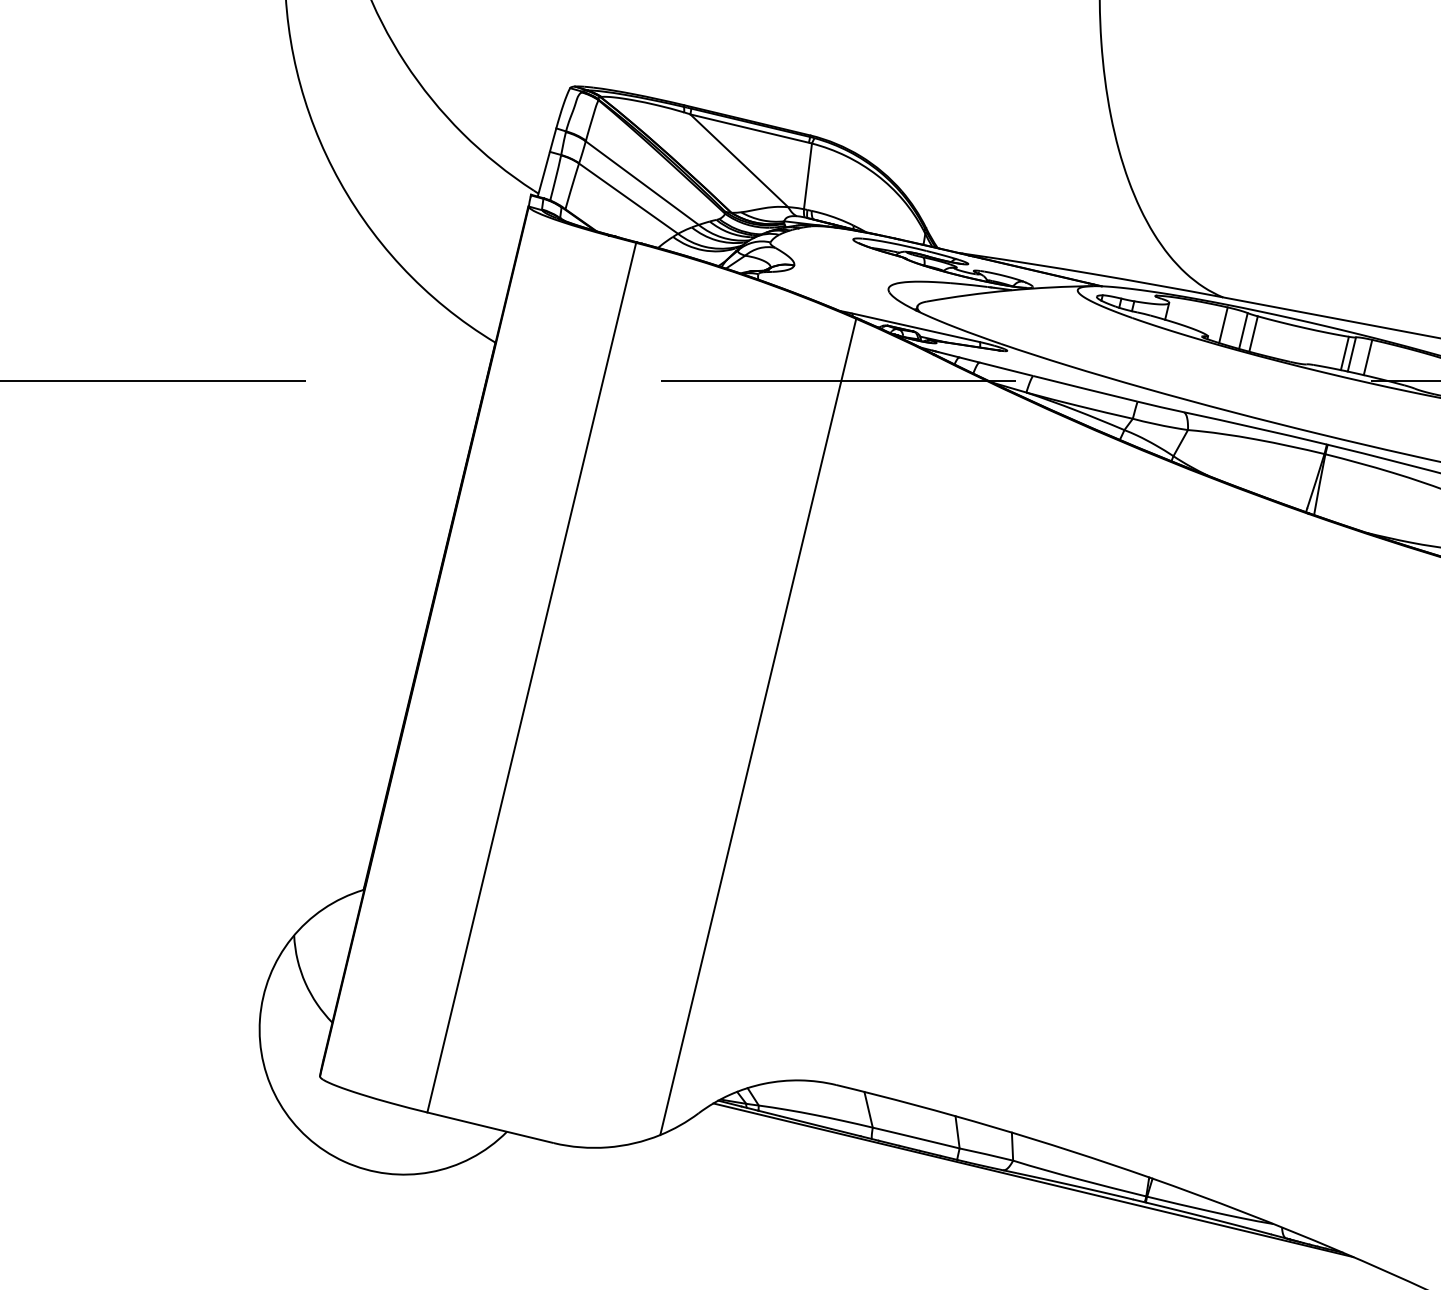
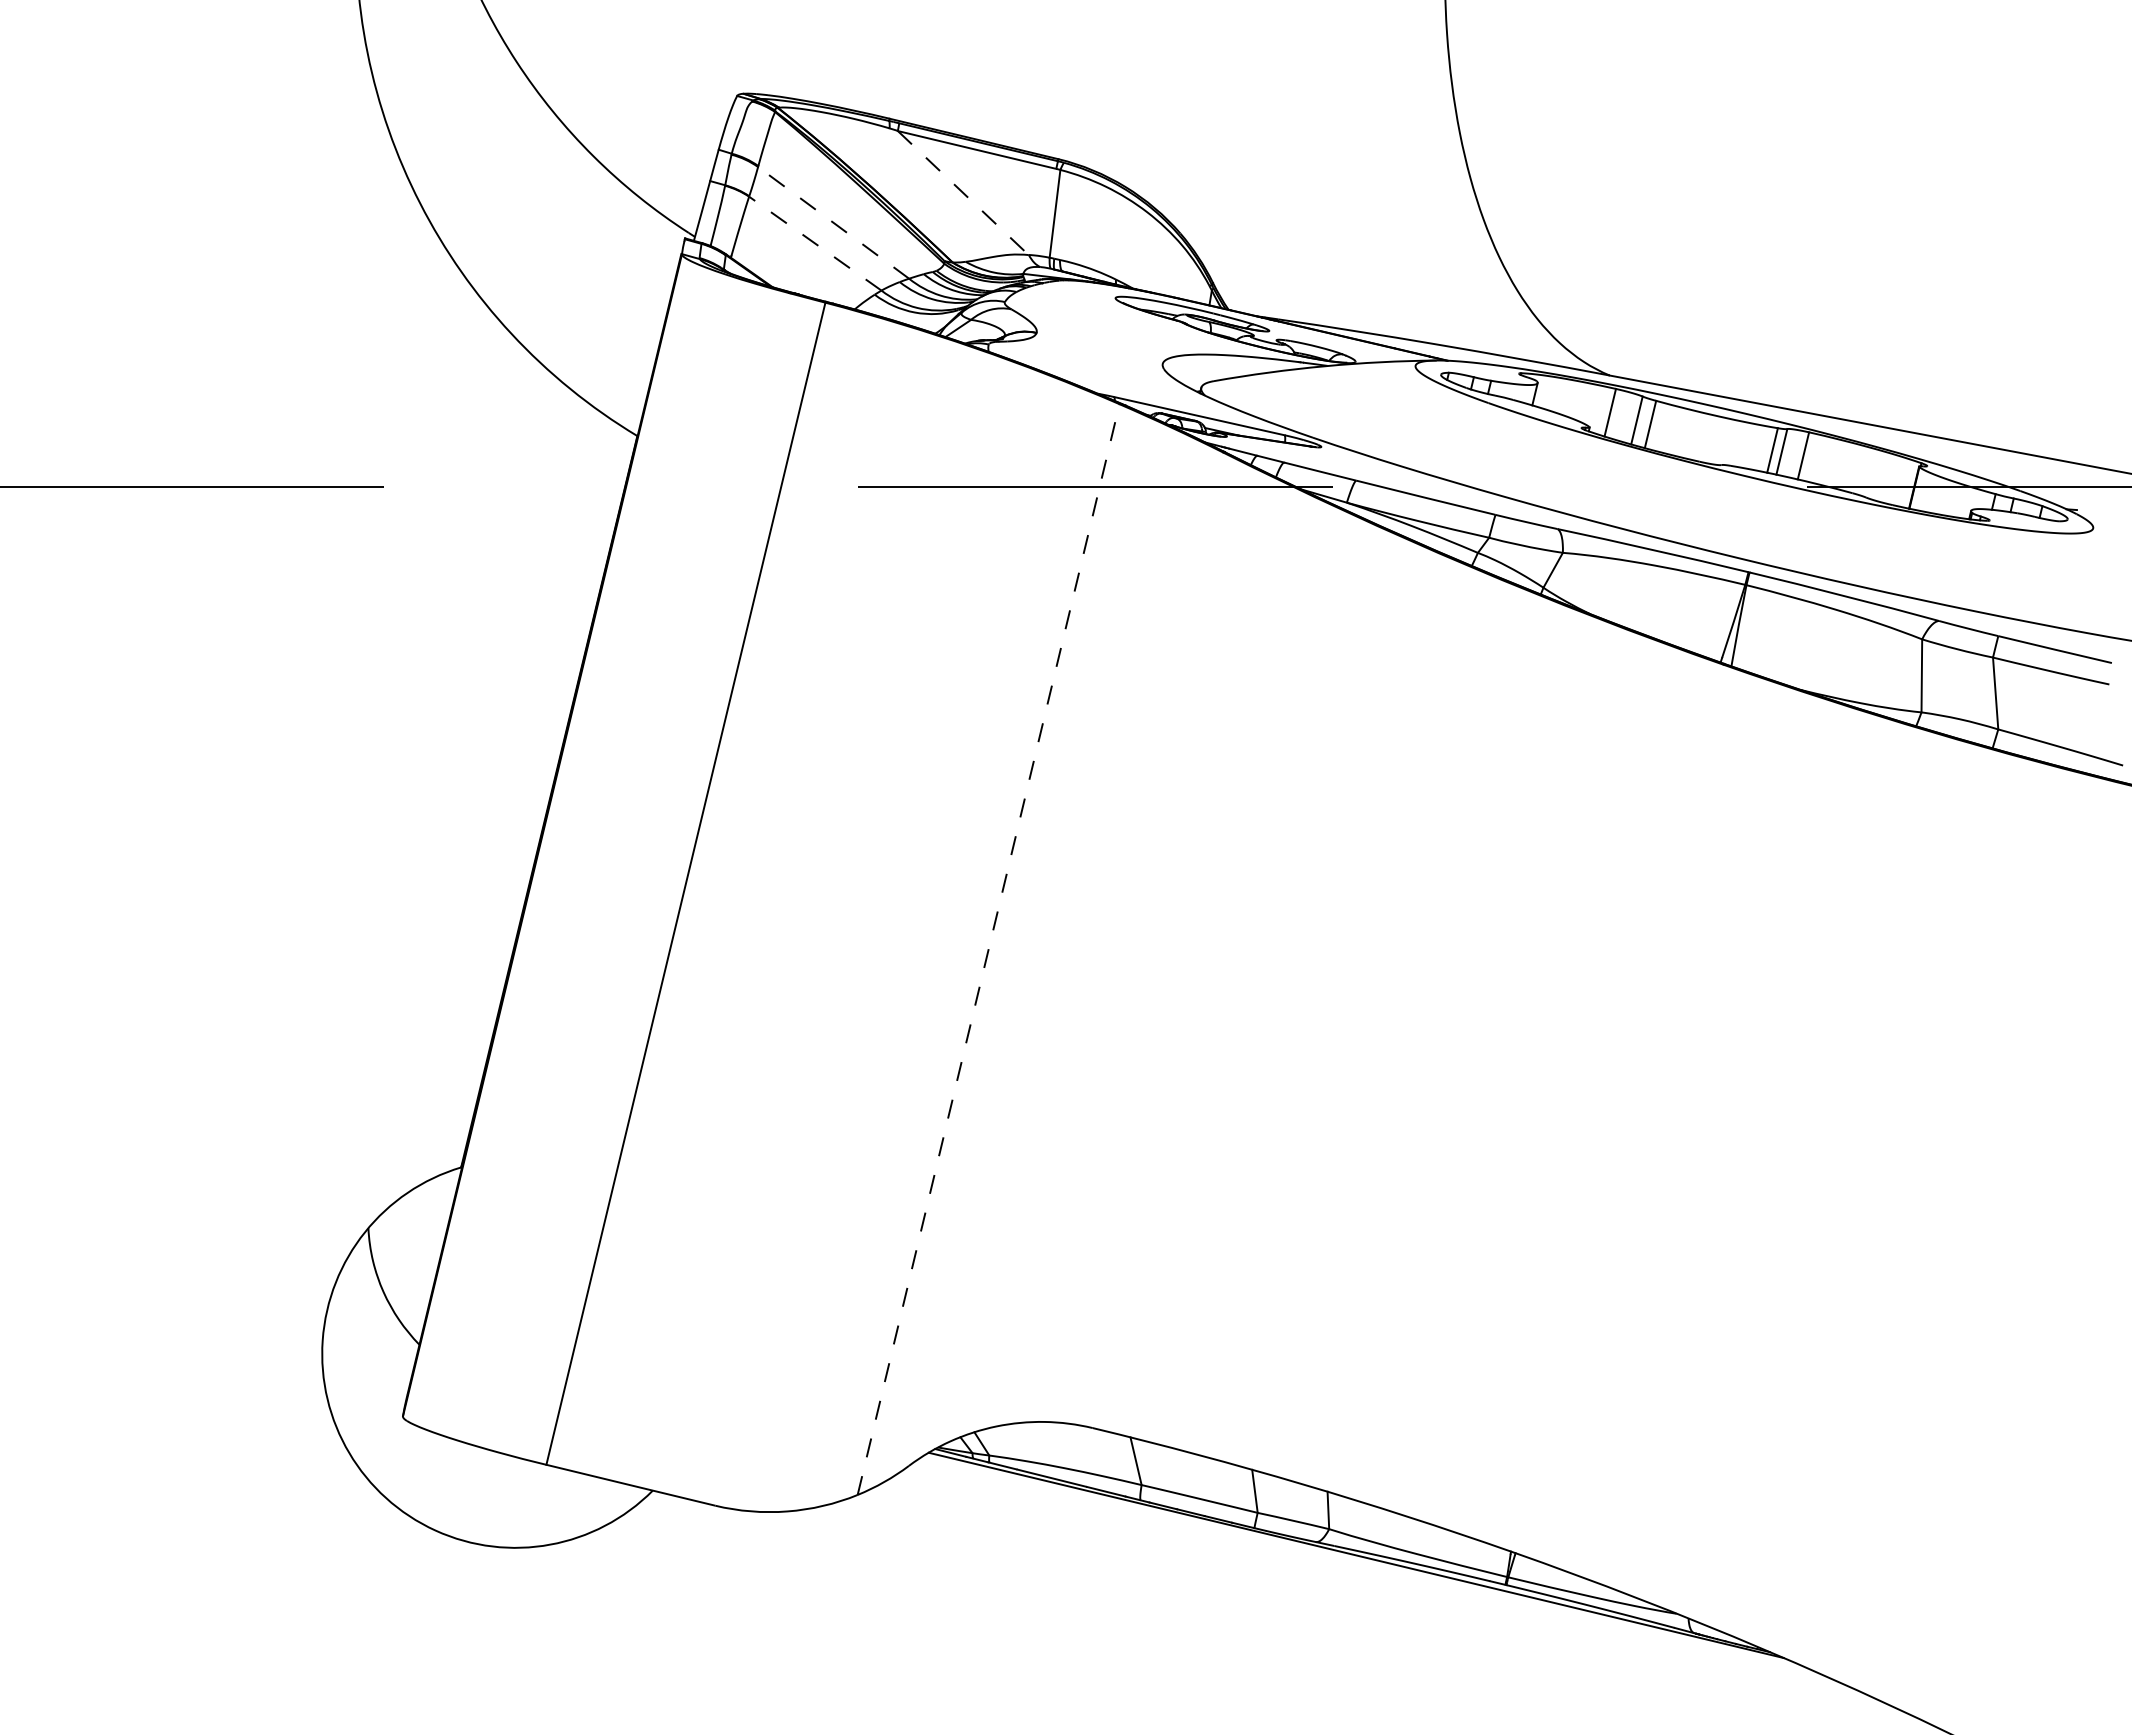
line: (739, 161) -> (963, 193), solid -> dashed
line: (642, 182) -> (833, 222), solid -> dashed
line: (627, 198) -> (814, 243), solid -> dashed
line: (758, 726) -> (988, 949), solid -> dashed

